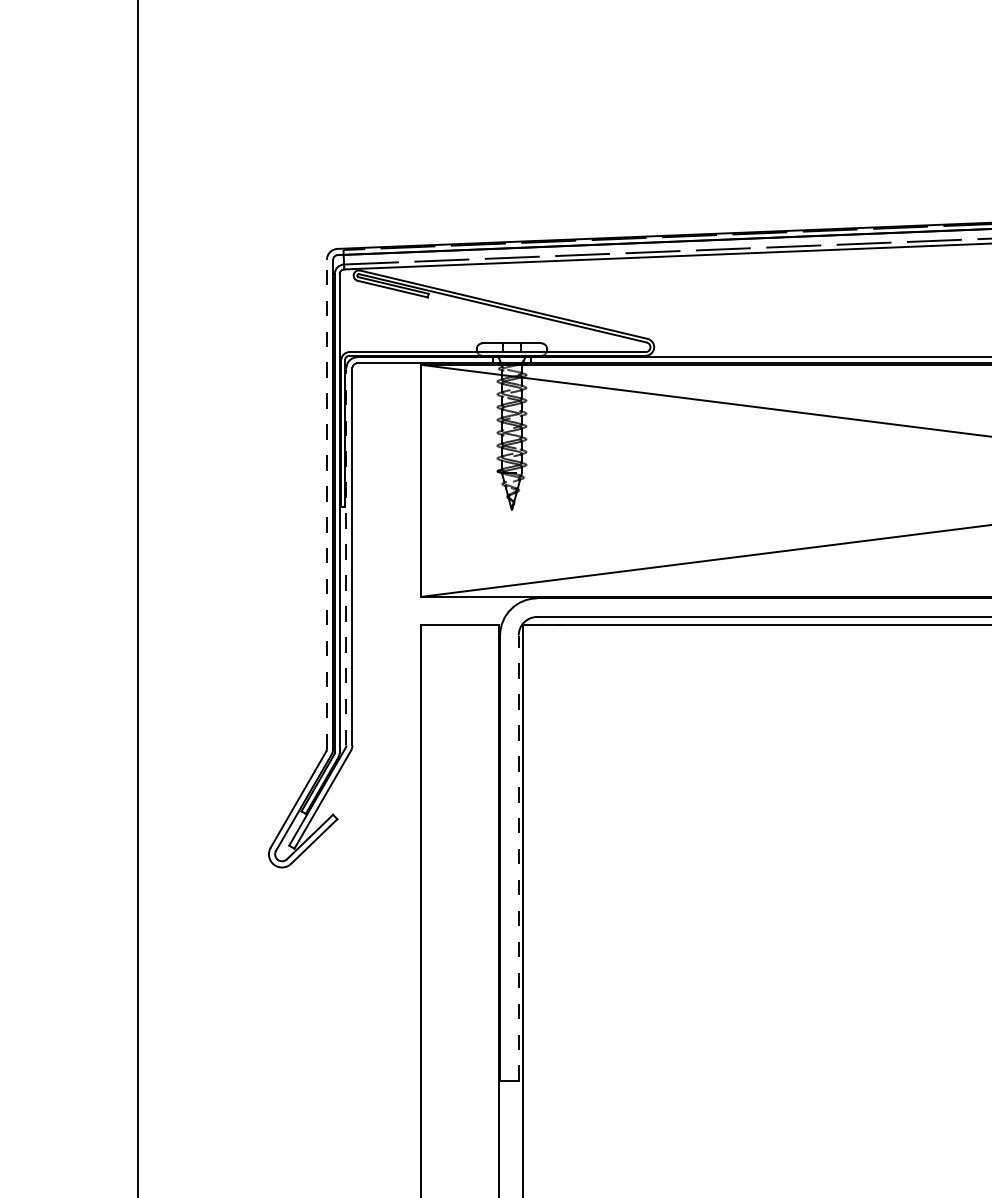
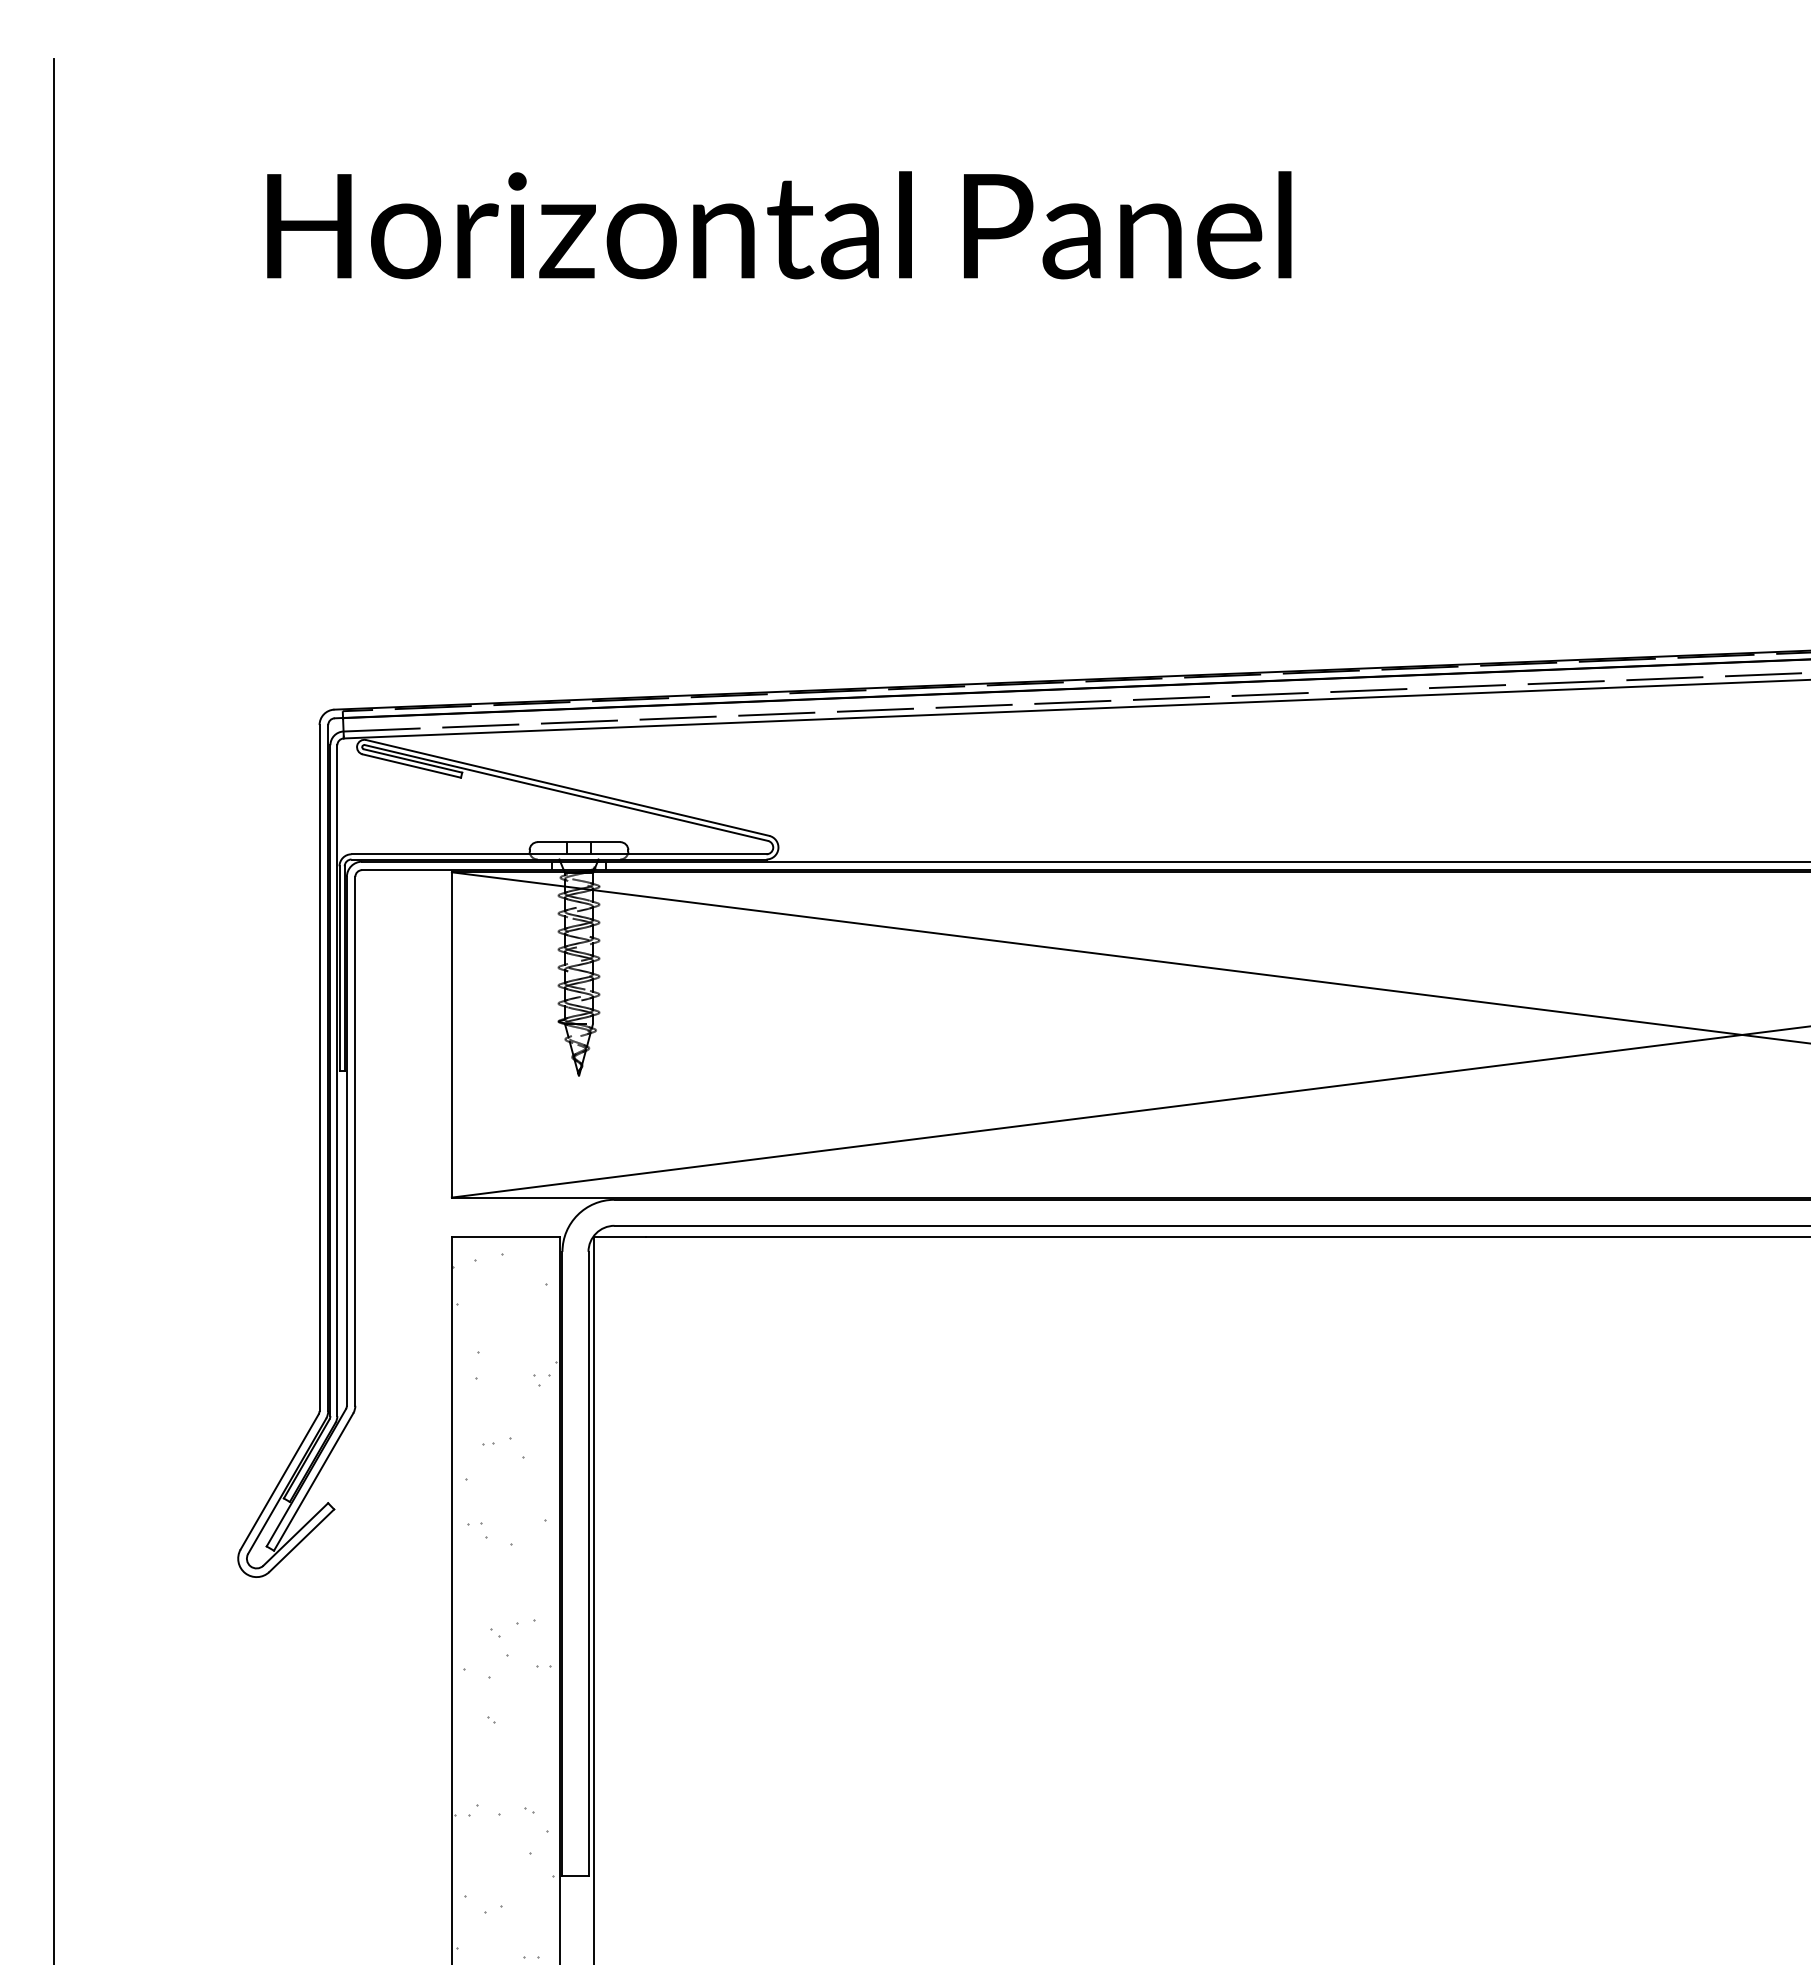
line: (326, 504) -> (319, 1068), dashed -> solid
line: (346, 556) -> (346, 1140), dashed -> solid
line: (518, 857) -> (588, 1563), dashed -> solid
hatch: (458, 887) -> (504, 1605), added

